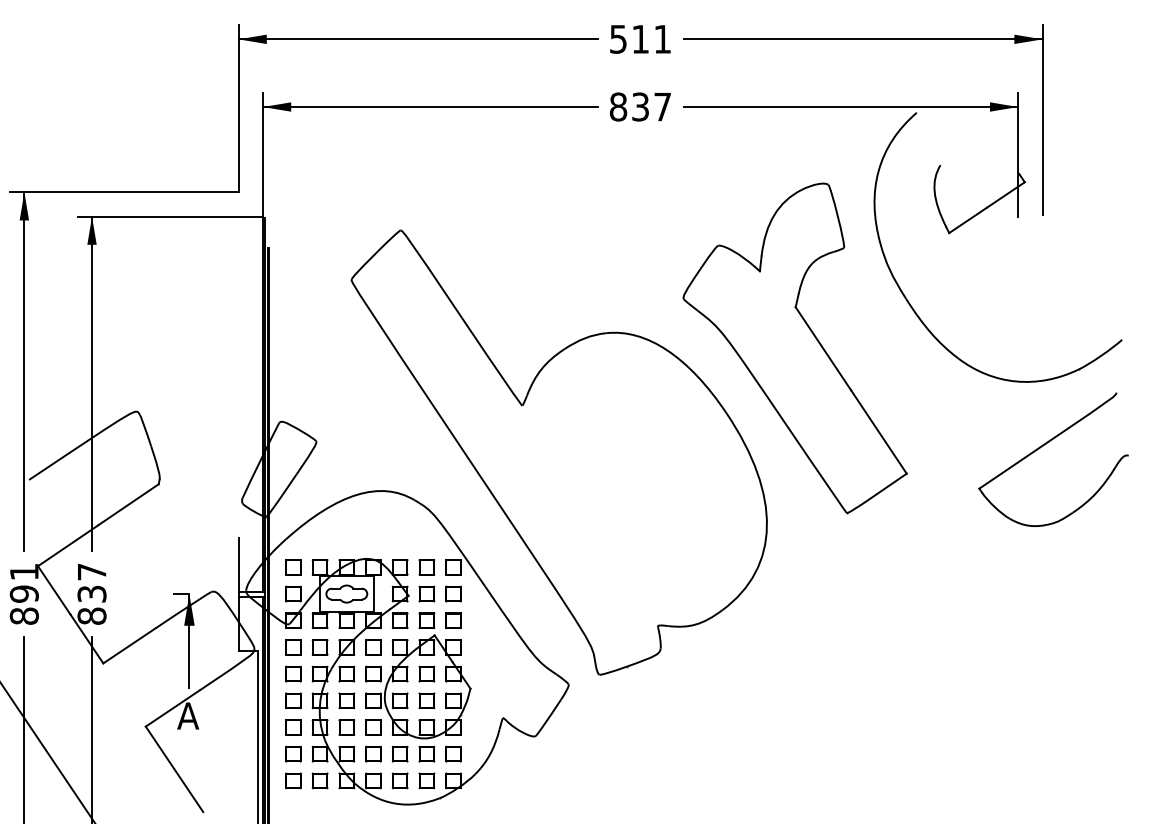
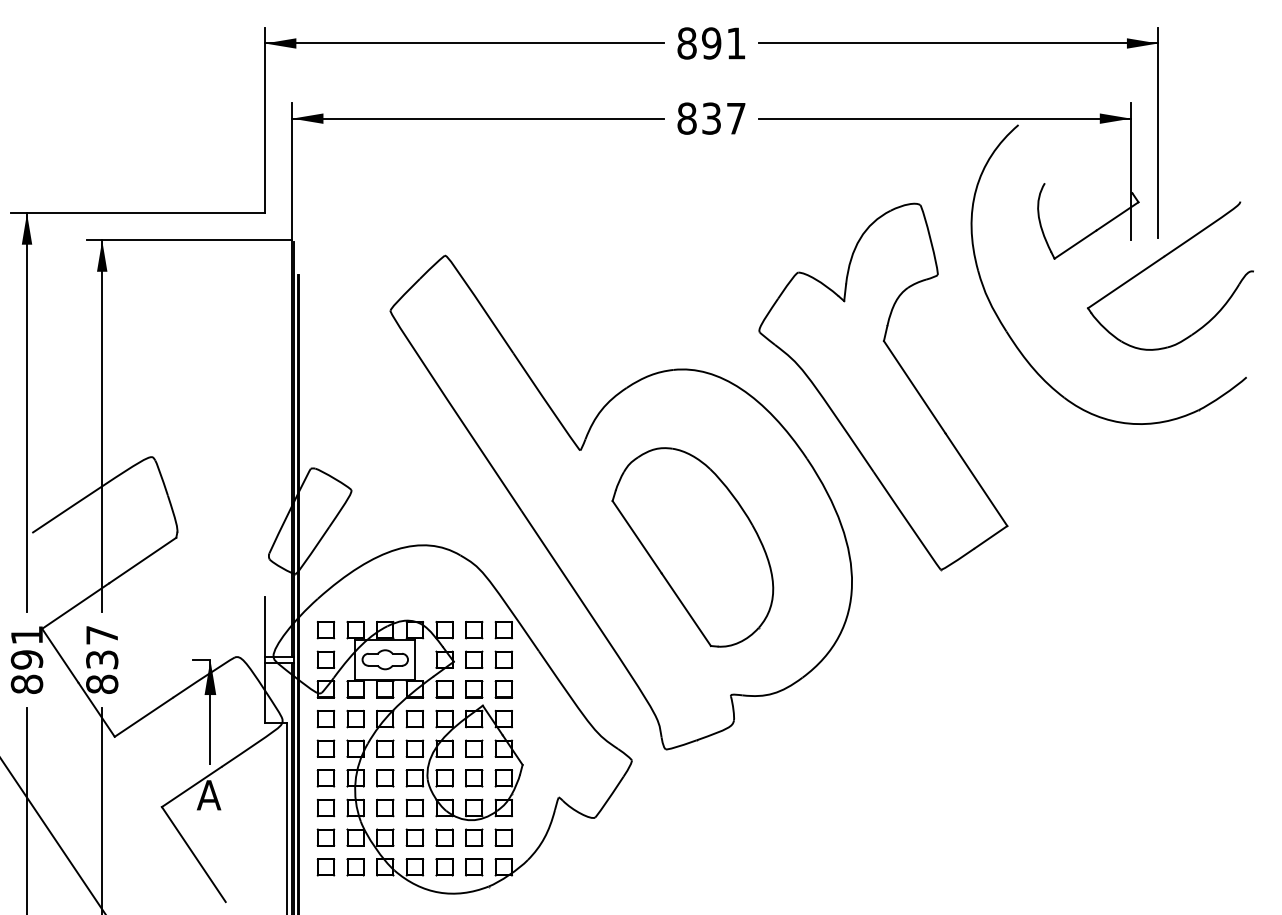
text: (629, 38) -> (699, 42), 511 -> 891
part: (1043, 446) -> (1159, 261), moved
part: (623, 492) -> (692, 546), added

